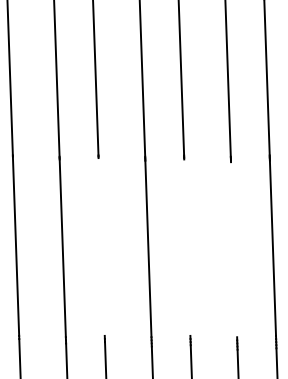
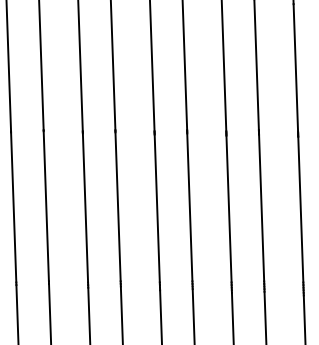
line: (100, 246) -> (117, 206), added
line: (186, 247) -> (189, 207), added
line: (233, 248) -> (228, 208), added

